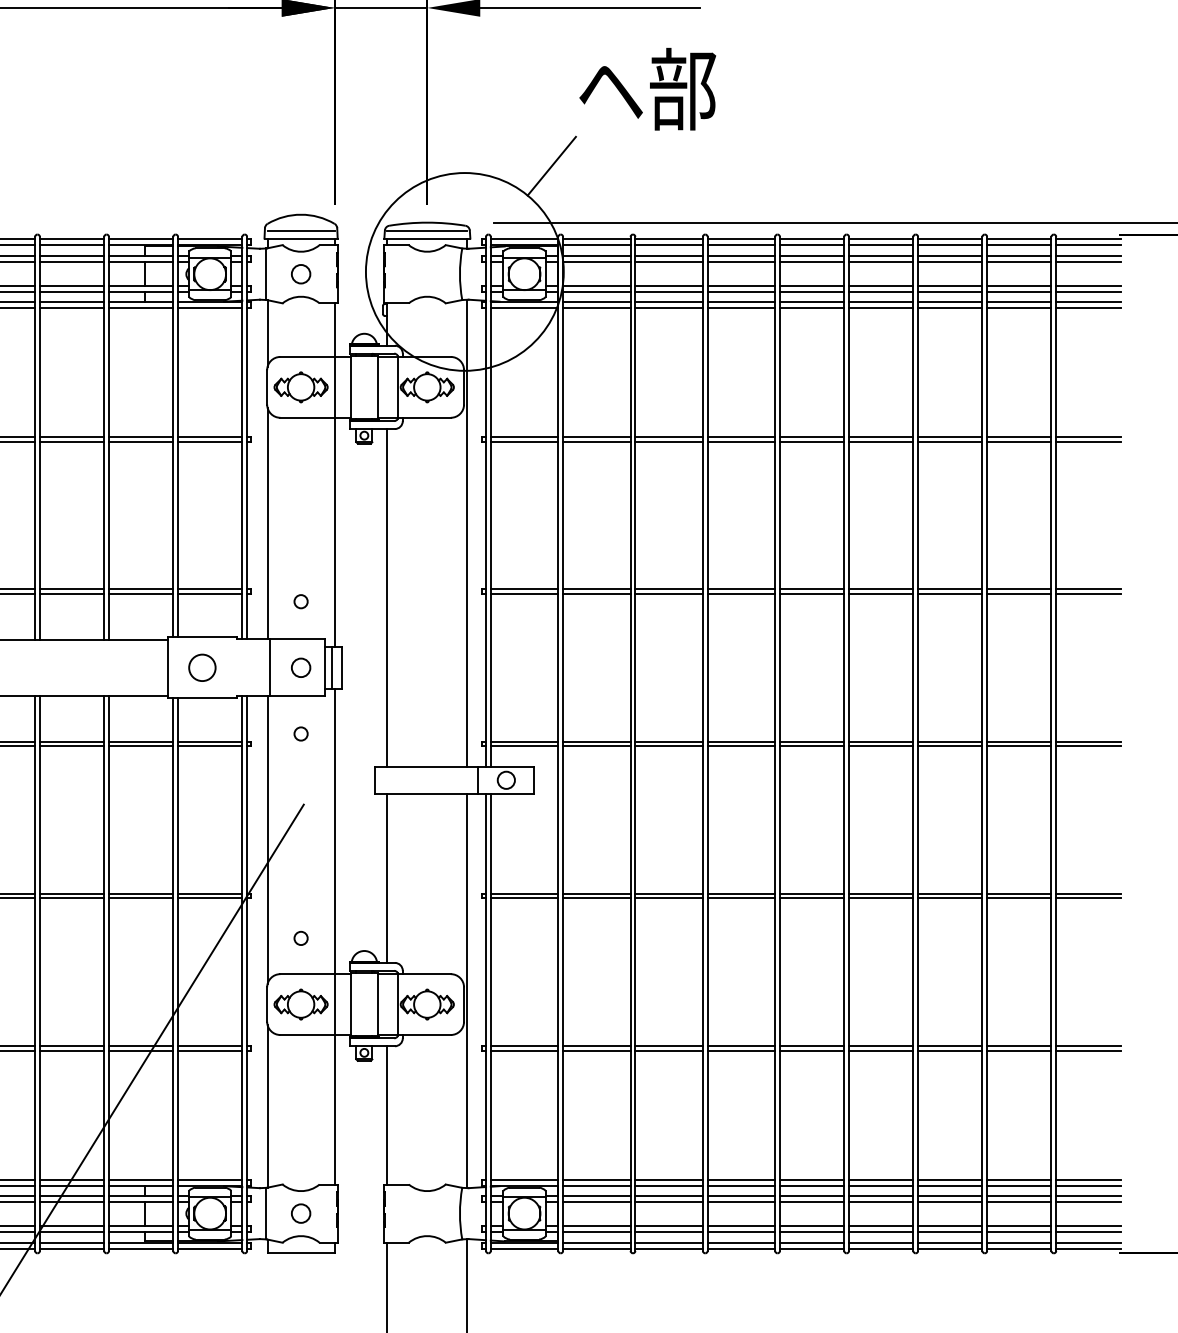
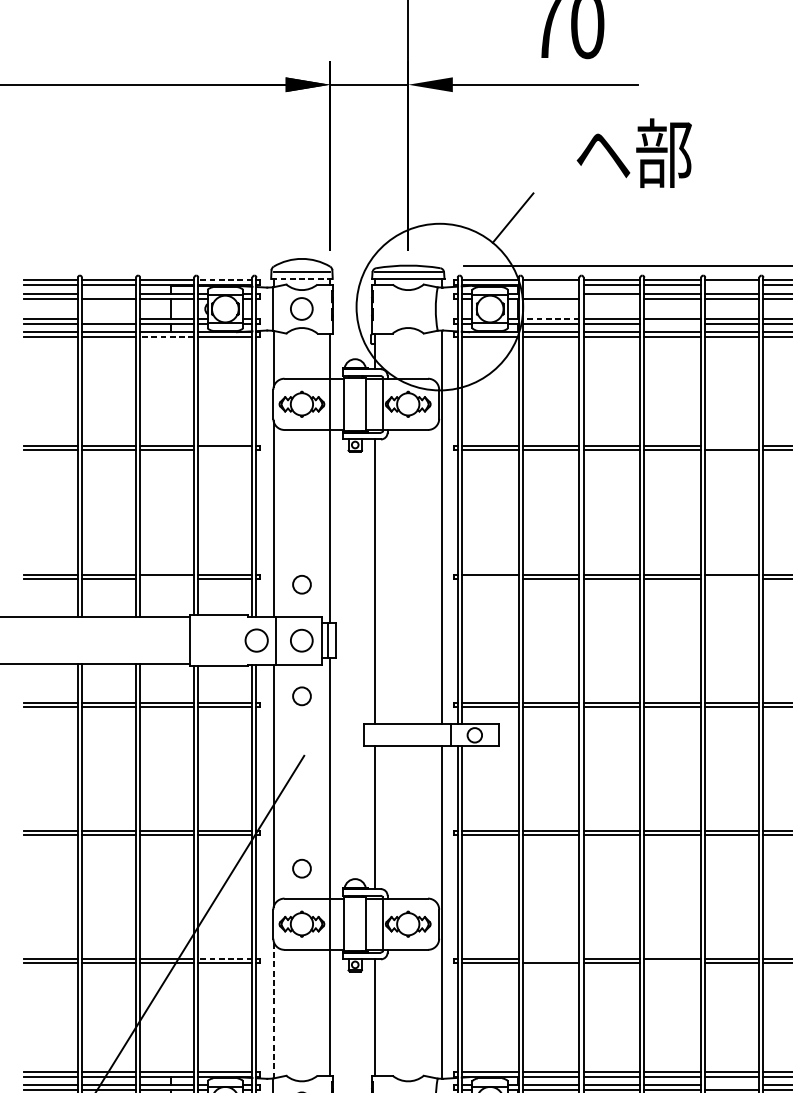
text: (647, 88) -> (634, 152), moved
line: (301, 238) -> (302, 278), solid -> dashed
line: (209, 239) -> (224, 279), solid -> dashed
line: (596, 245) -> (550, 284), removed
line: (811, 245) -> (731, 284), removed
line: (71, 256) -> (108, 294), removed
line: (596, 256) -> (550, 294), removed
line: (668, 262) -> (611, 299), removed
circle: (301, 274) -> (302, 309), size x1.4
line: (71, 286) -> (108, 319), removed
line: (596, 286) -> (550, 319), solid -> dashed
line: (741, 292) -> (672, 324), removed
line: (140, 307) -> (166, 337), solid -> dashed
line: (811, 437) -> (731, 446), removed
line: (210, 442) -> (225, 450), removed
line: (140, 594) -> (166, 578), removed
line: (524, 594) -> (490, 578), removed
line: (811, 594) -> (731, 578), removed
circle: (300, 601) -> (301, 584), size x1.6
circle: (202, 667) -> (256, 640), moved
circle: (301, 667) -> (302, 640), size x1.4
circle: (300, 733) -> (301, 695), size x1.6
circle: (300, 937) -> (301, 867), size x1.6
line: (209, 1045) -> (224, 958), solid -> dashed
line: (596, 1045) -> (550, 958), removed
line: (741, 1050) -> (672, 962), removed
line: (267, 1105) -> (273, 1009), solid -> dashed
line: (811, 1195) -> (731, 1085), removed

